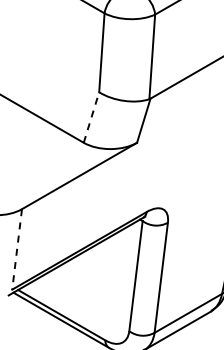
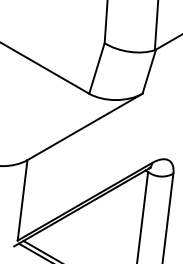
line: (91, 117) -> (96, 68), dashed -> solid
line: (17, 249) -> (22, 200), dashed -> solid

